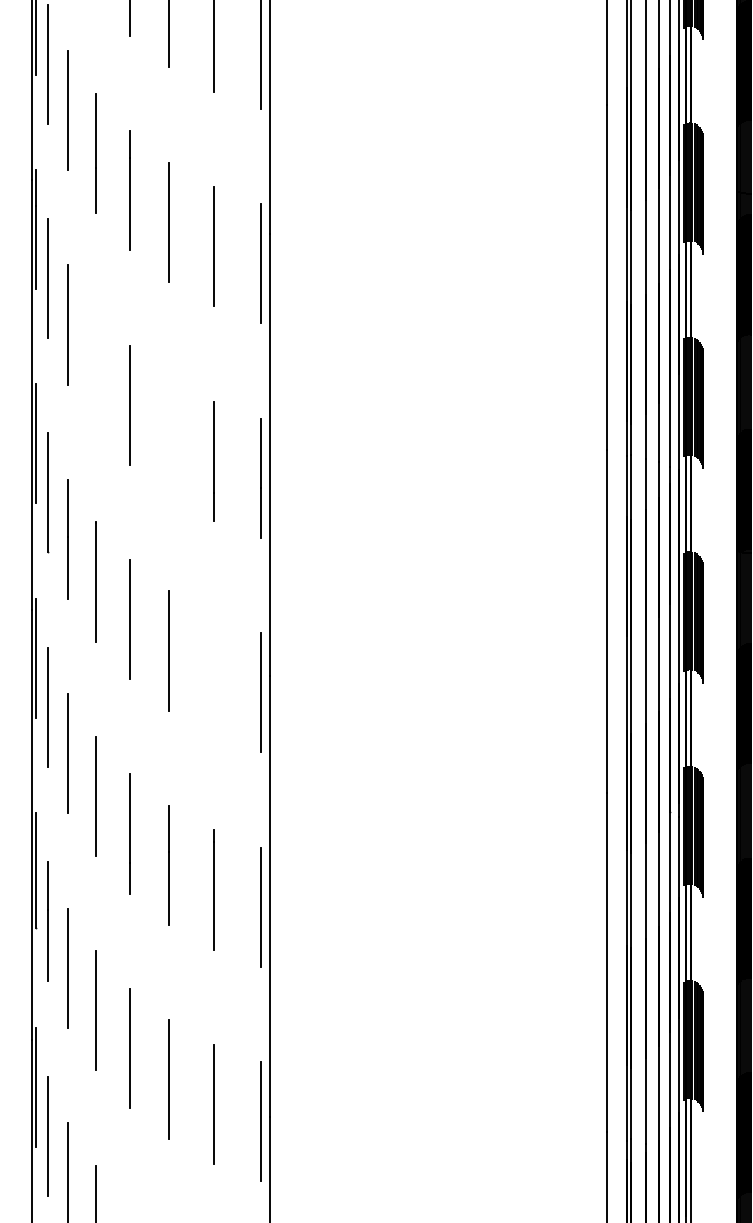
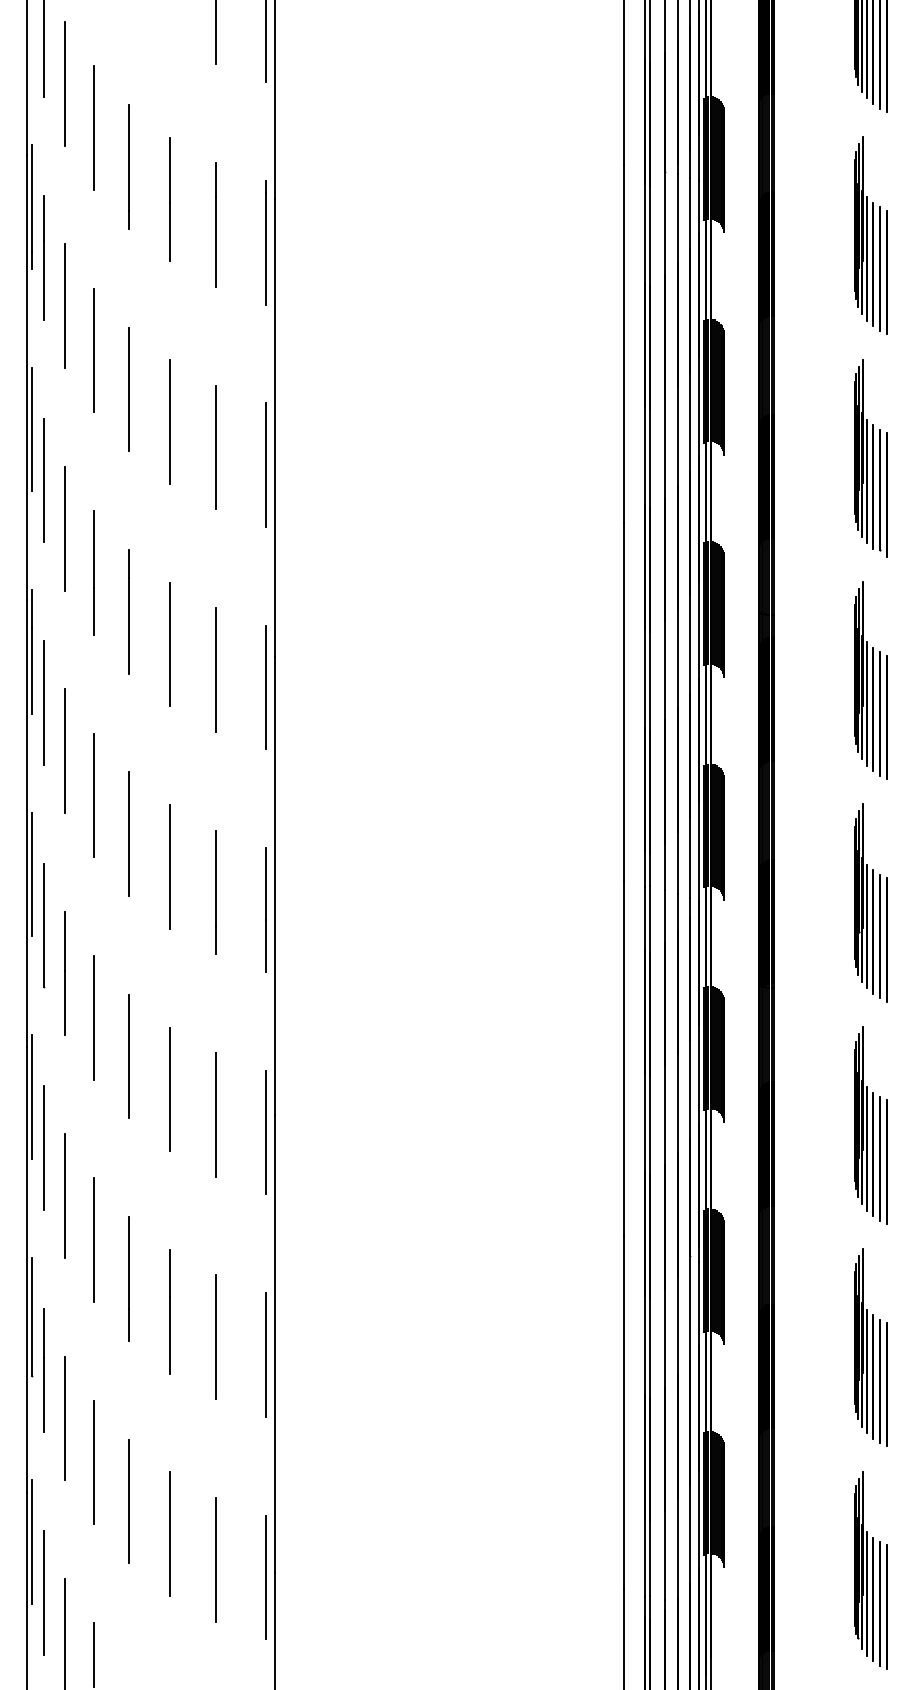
line: (95, 367) -> (93, 795), added
line: (169, 436) -> (170, 866), added
line: (213, 675) -> (216, 1114), added

